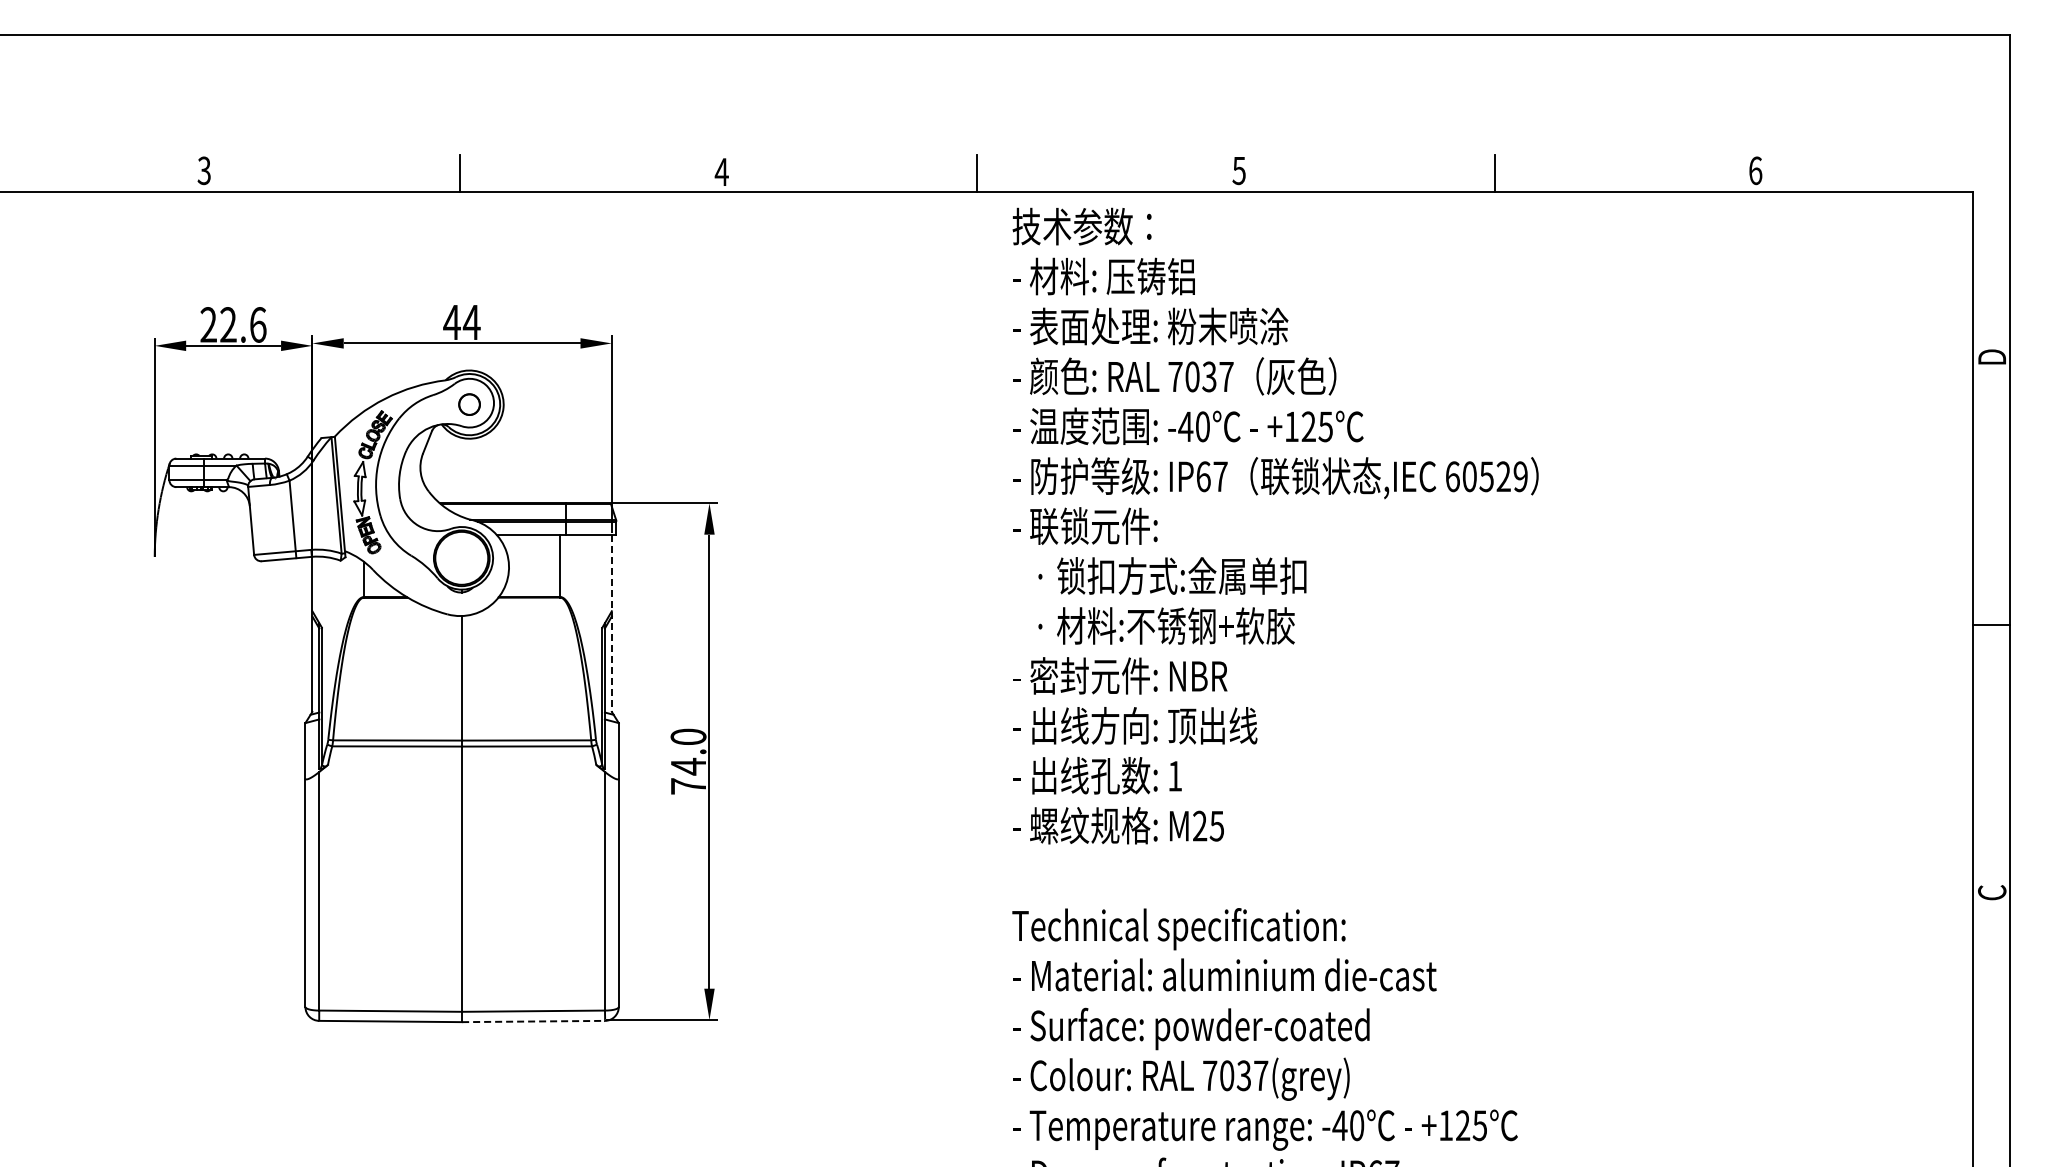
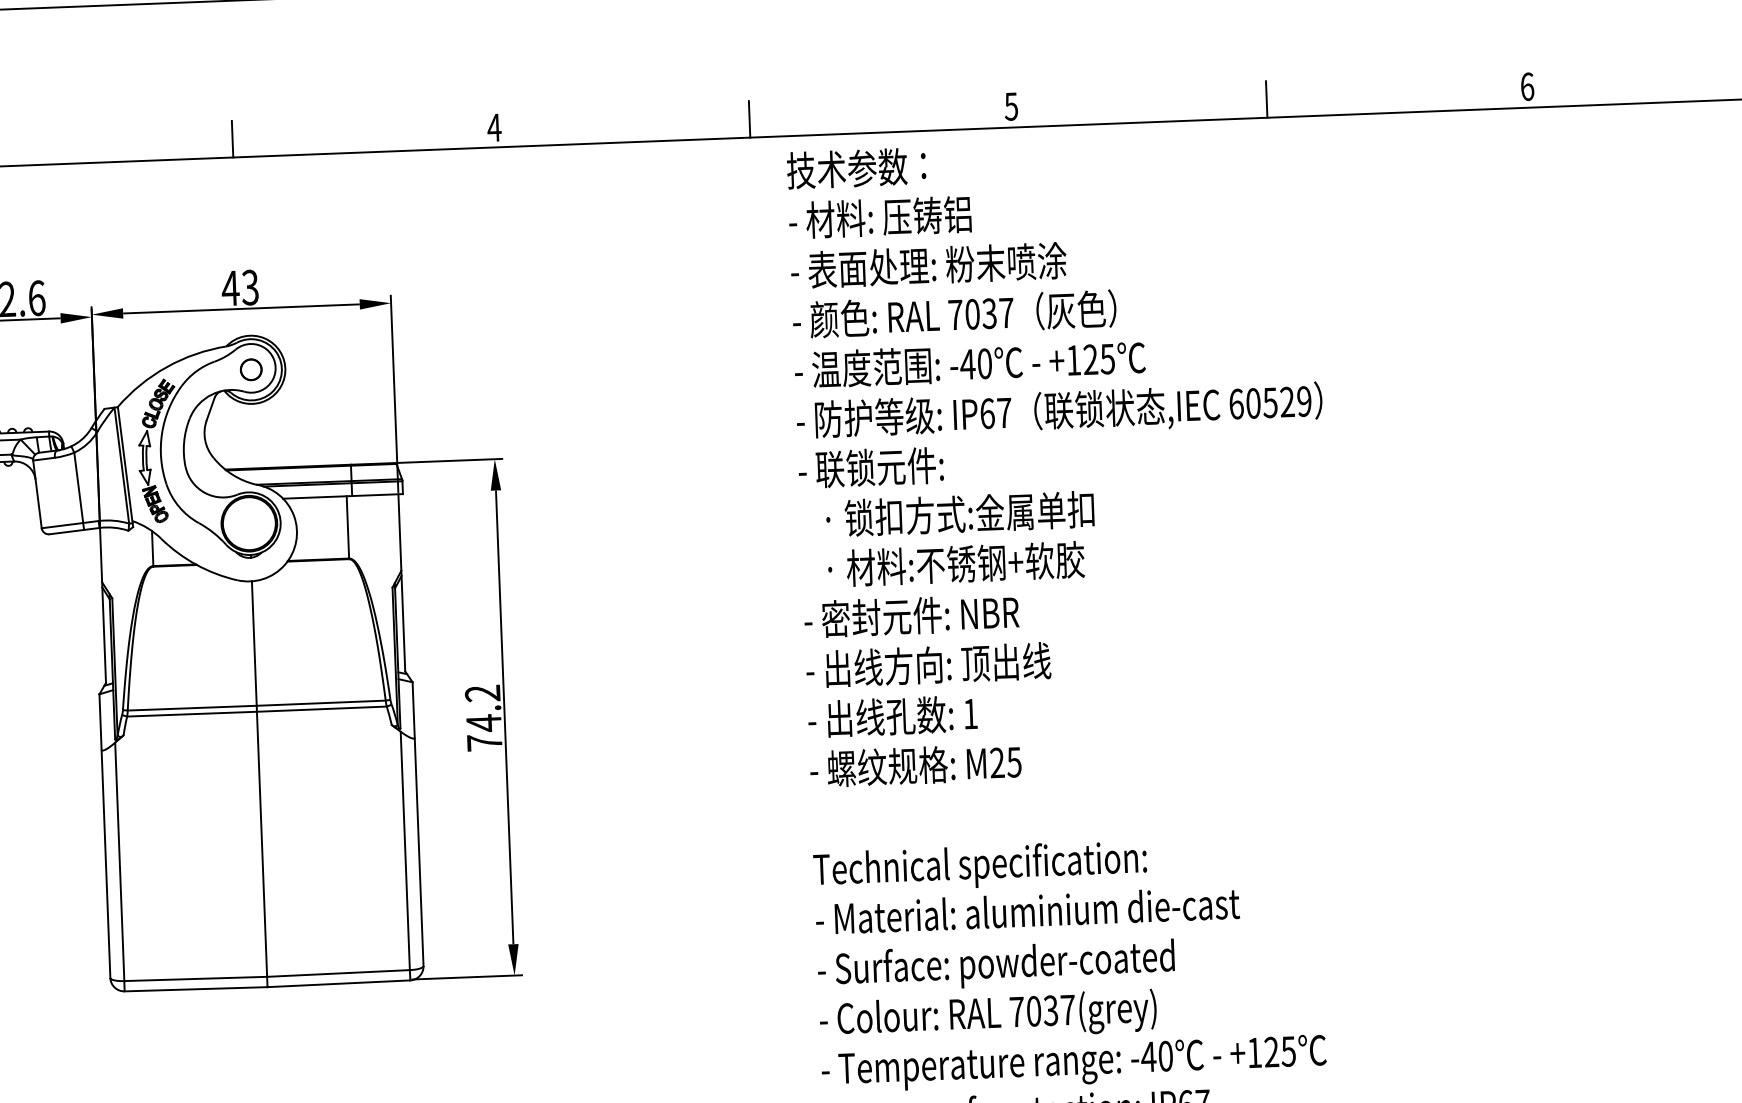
text: (471, 322) -> (250, 287), 44 -> 43
line: (611, 623) -> (401, 583), dashed -> solid
text: (688, 736) -> (482, 693), 74.0 -> 74.2
line: (534, 1021) -> (339, 983), dashed -> solid

